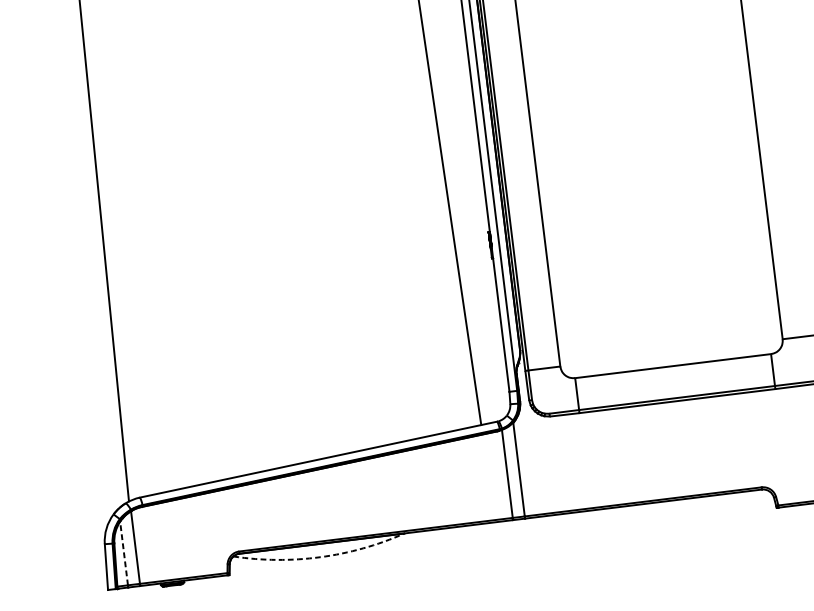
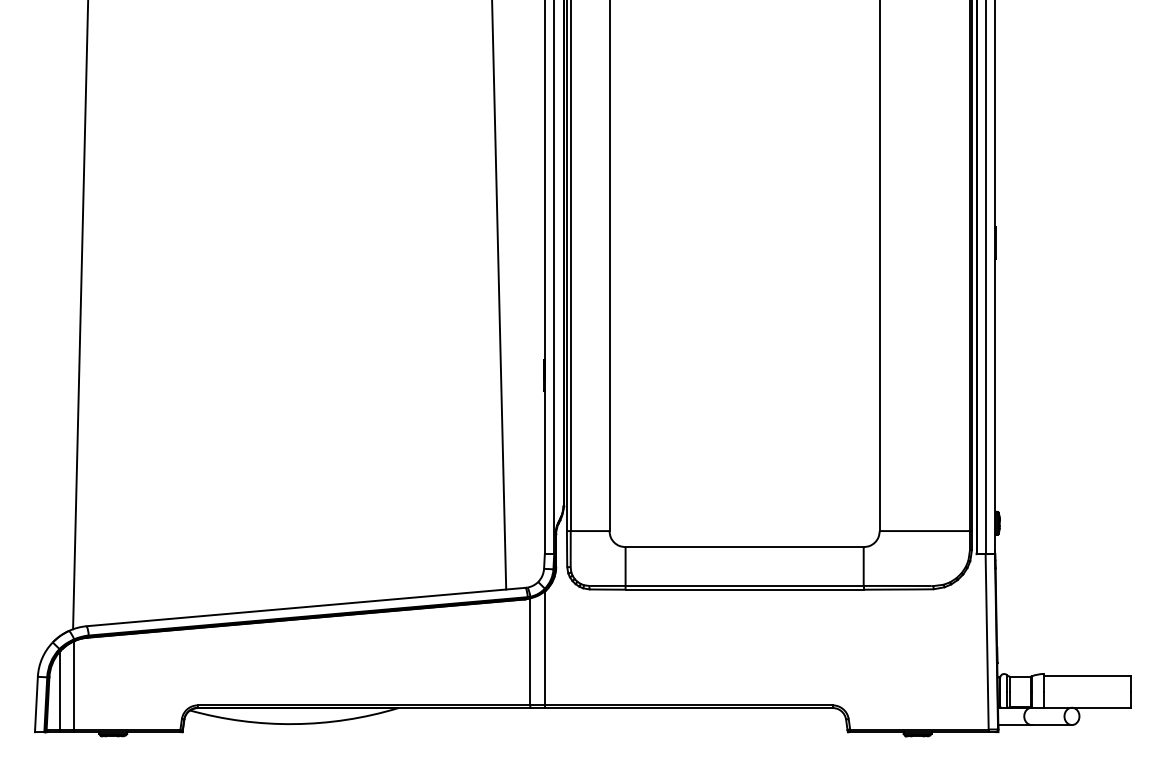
line: (124, 553) -> (59, 690), dashed -> solid
arc: (320, 557) -> (294, 724), dashed -> solid

